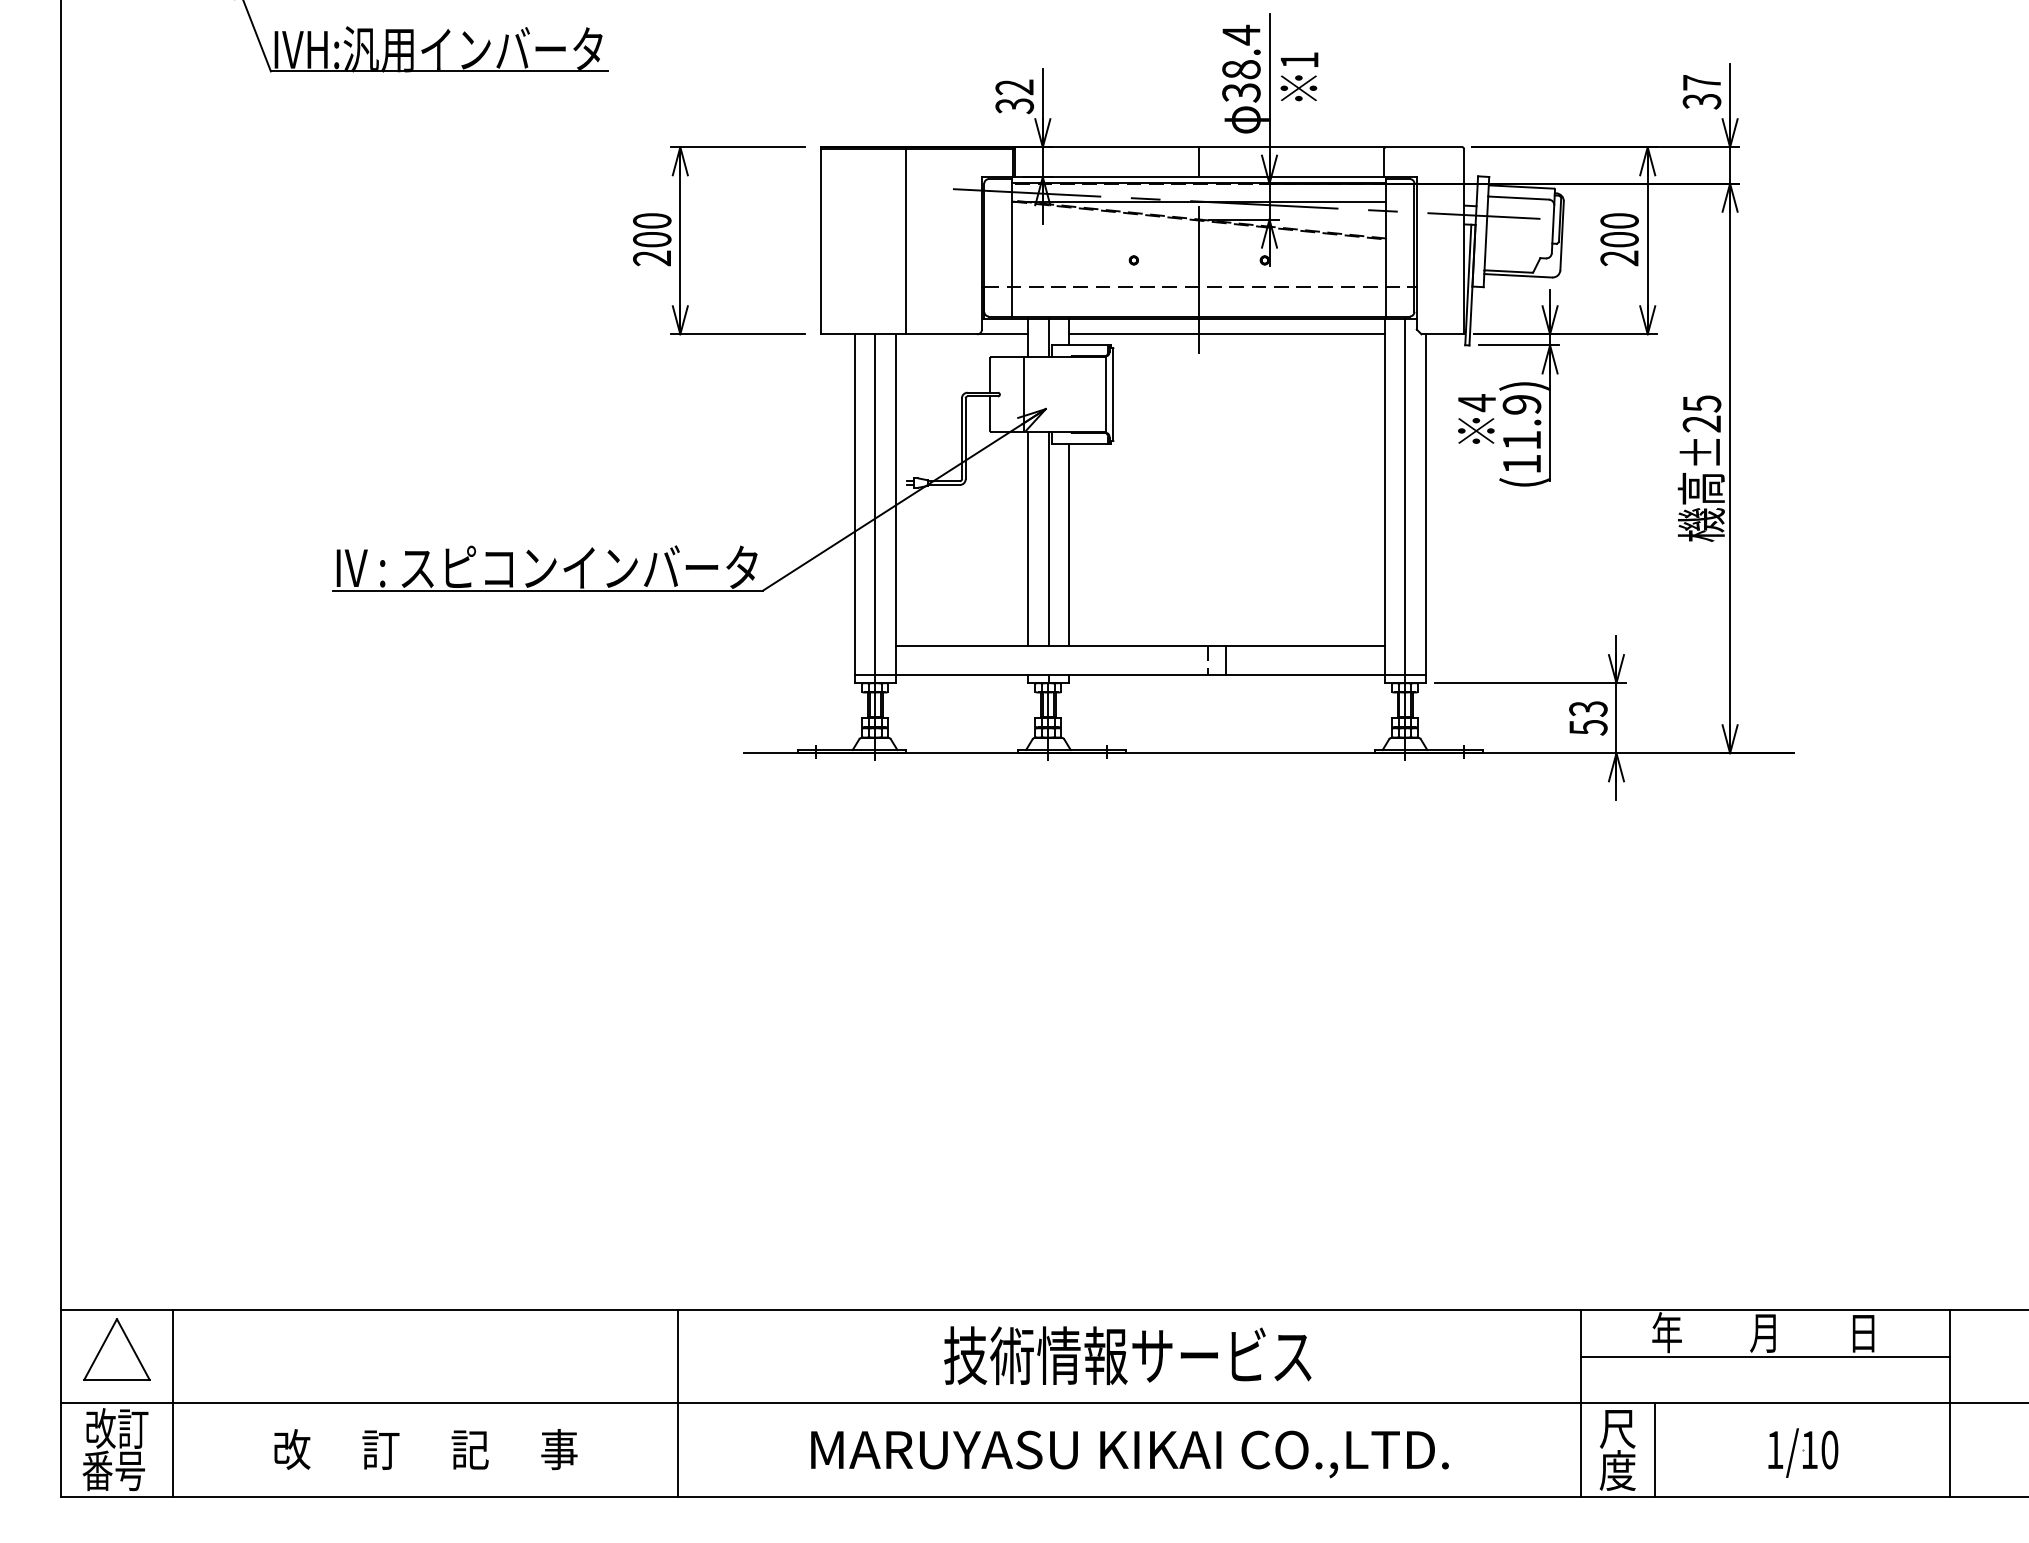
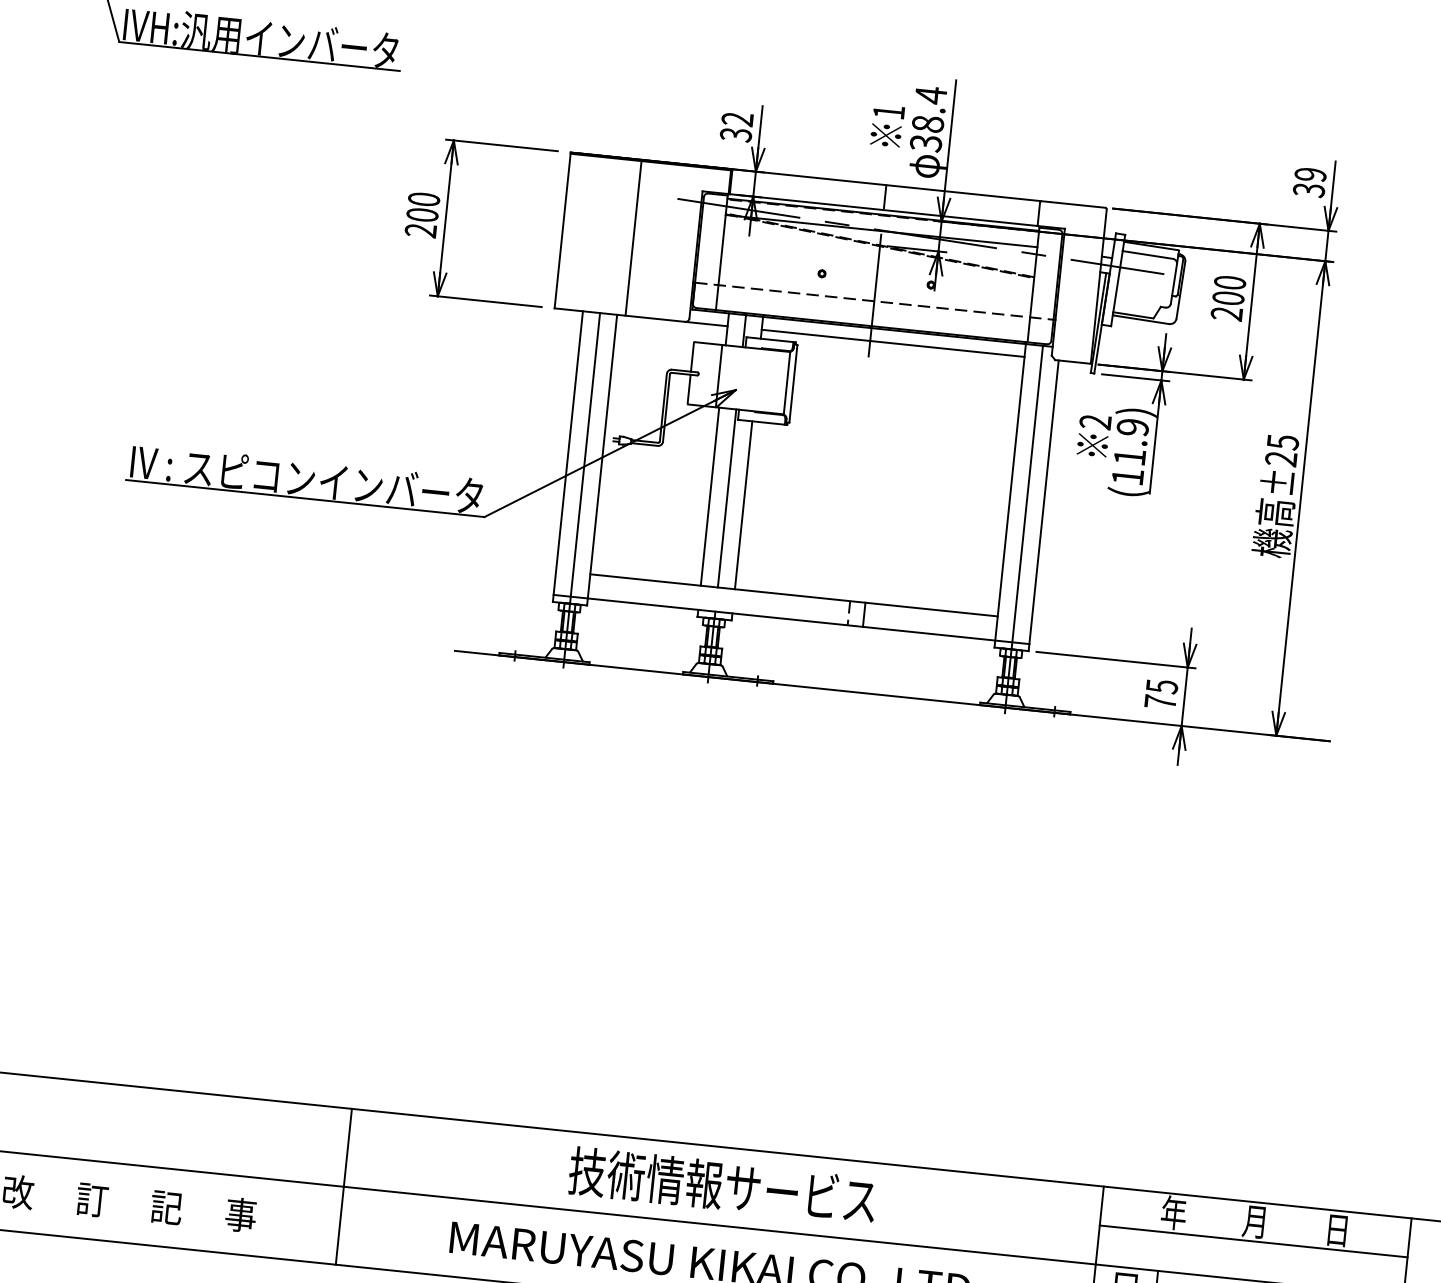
text: (1299, 76) -> (887, 125), moved
text: (1701, 82) -> (1310, 174), 37 -> 39
text: (1476, 403) -> (1095, 422), 4 -> 2
text: (1588, 718) -> (1161, 694), 53 -> 75

